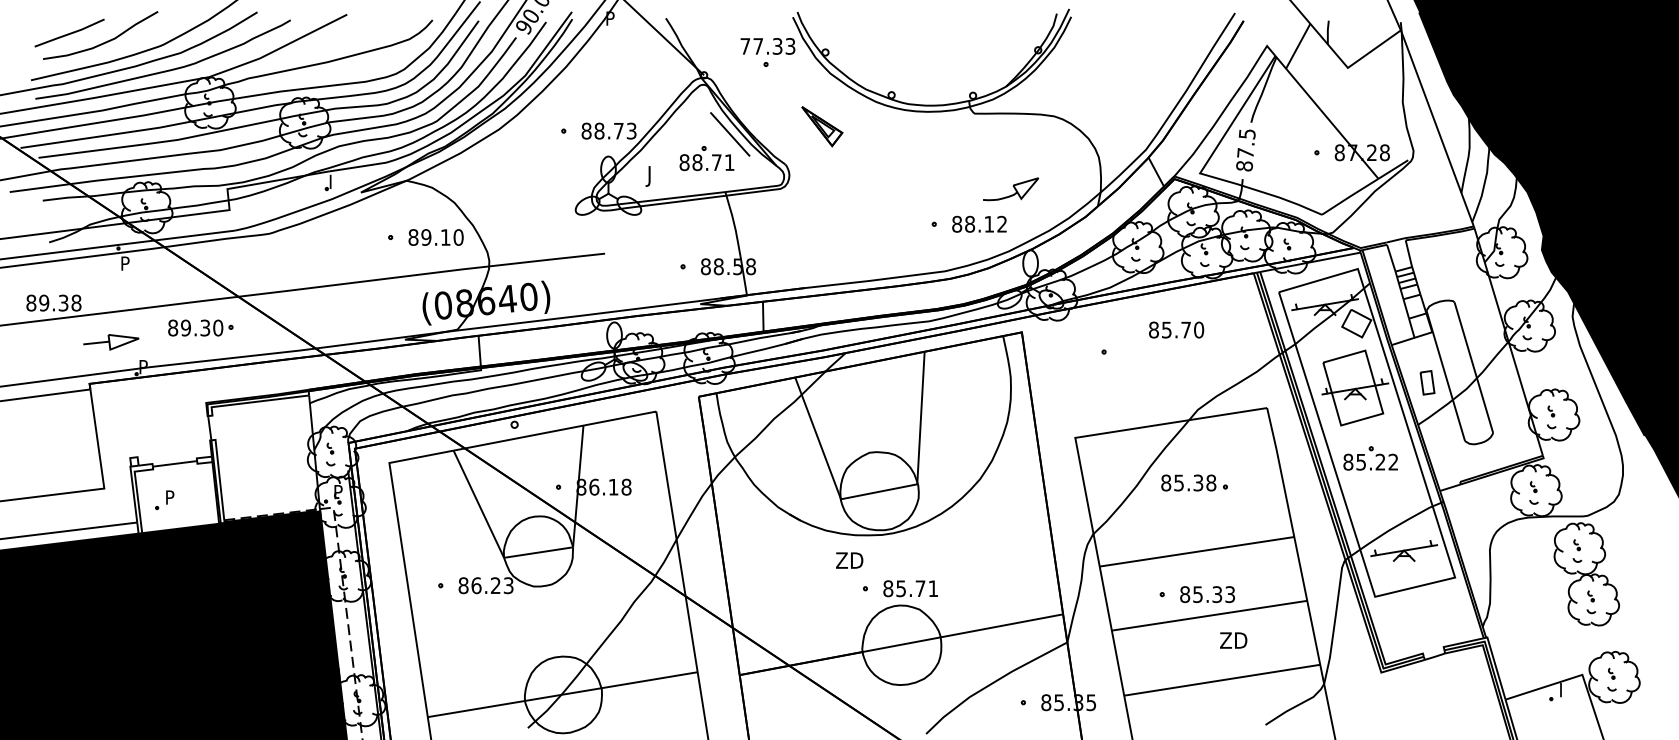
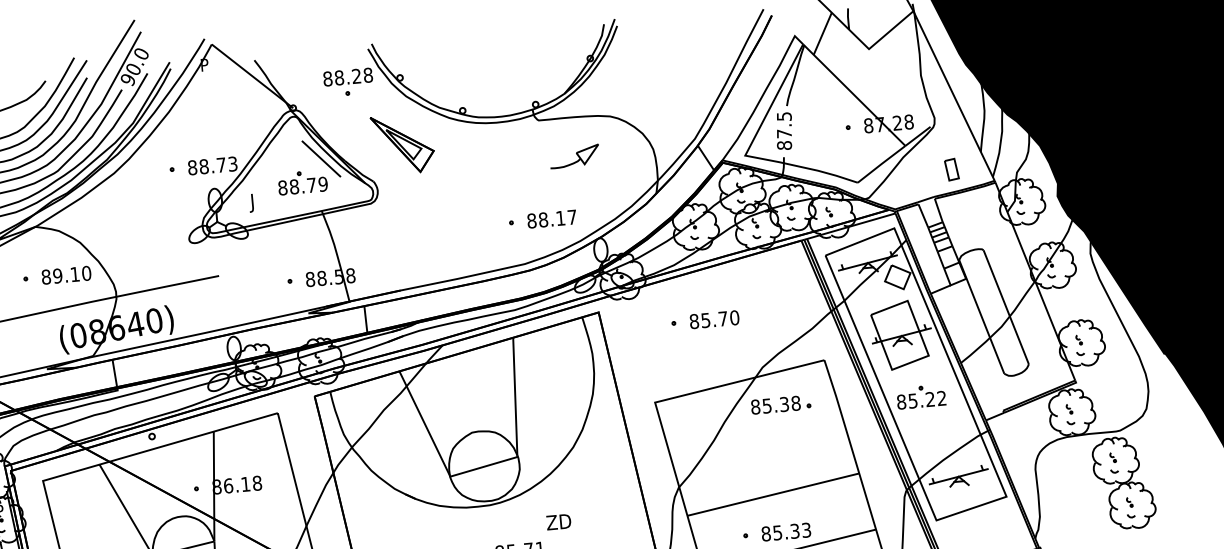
text: (767, 46) -> (347, 77), 77.33 -> 88.28
part: (822, 126) -> (403, 144), size x1.67
text: (729, 162) -> (323, 184), 88.71 -> 88.79
part: (1011, 189) -> (575, 156), moved
text: (1001, 223) -> (571, 216), 88.12 -> 88.17
text: (1176, 329) -> (714, 319), moved
part: (1427, 382) -> (951, 169), moved
part: (1194, 482) -> (780, 404), moved
text: (849, 560) -> (558, 522), moved

